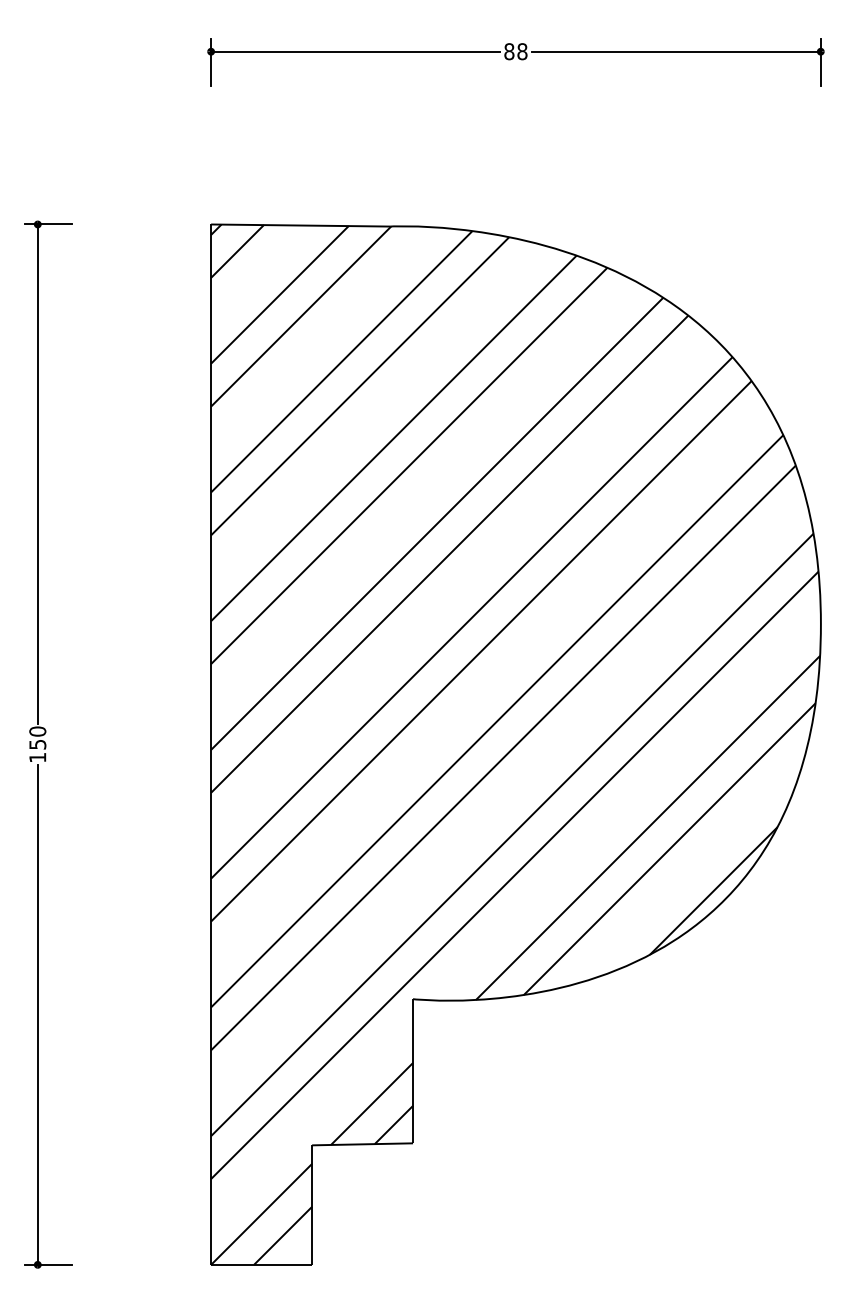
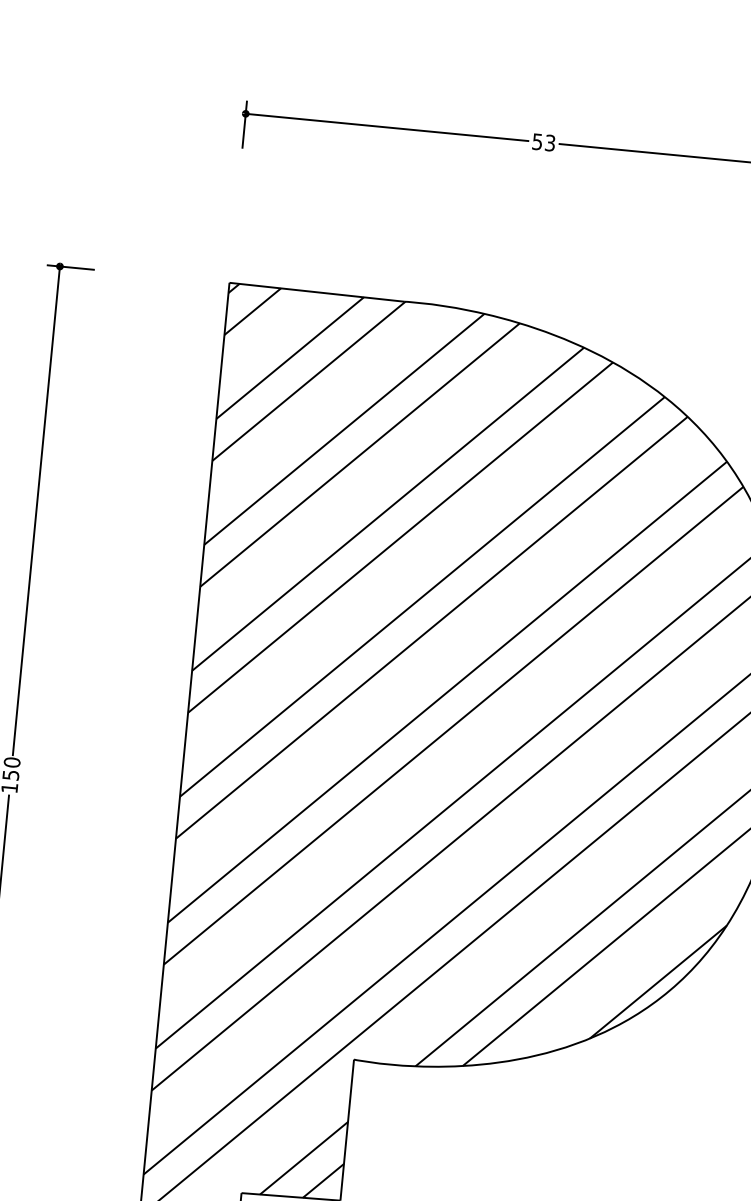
text: (515, 51) -> (543, 142), 88 -> 53

